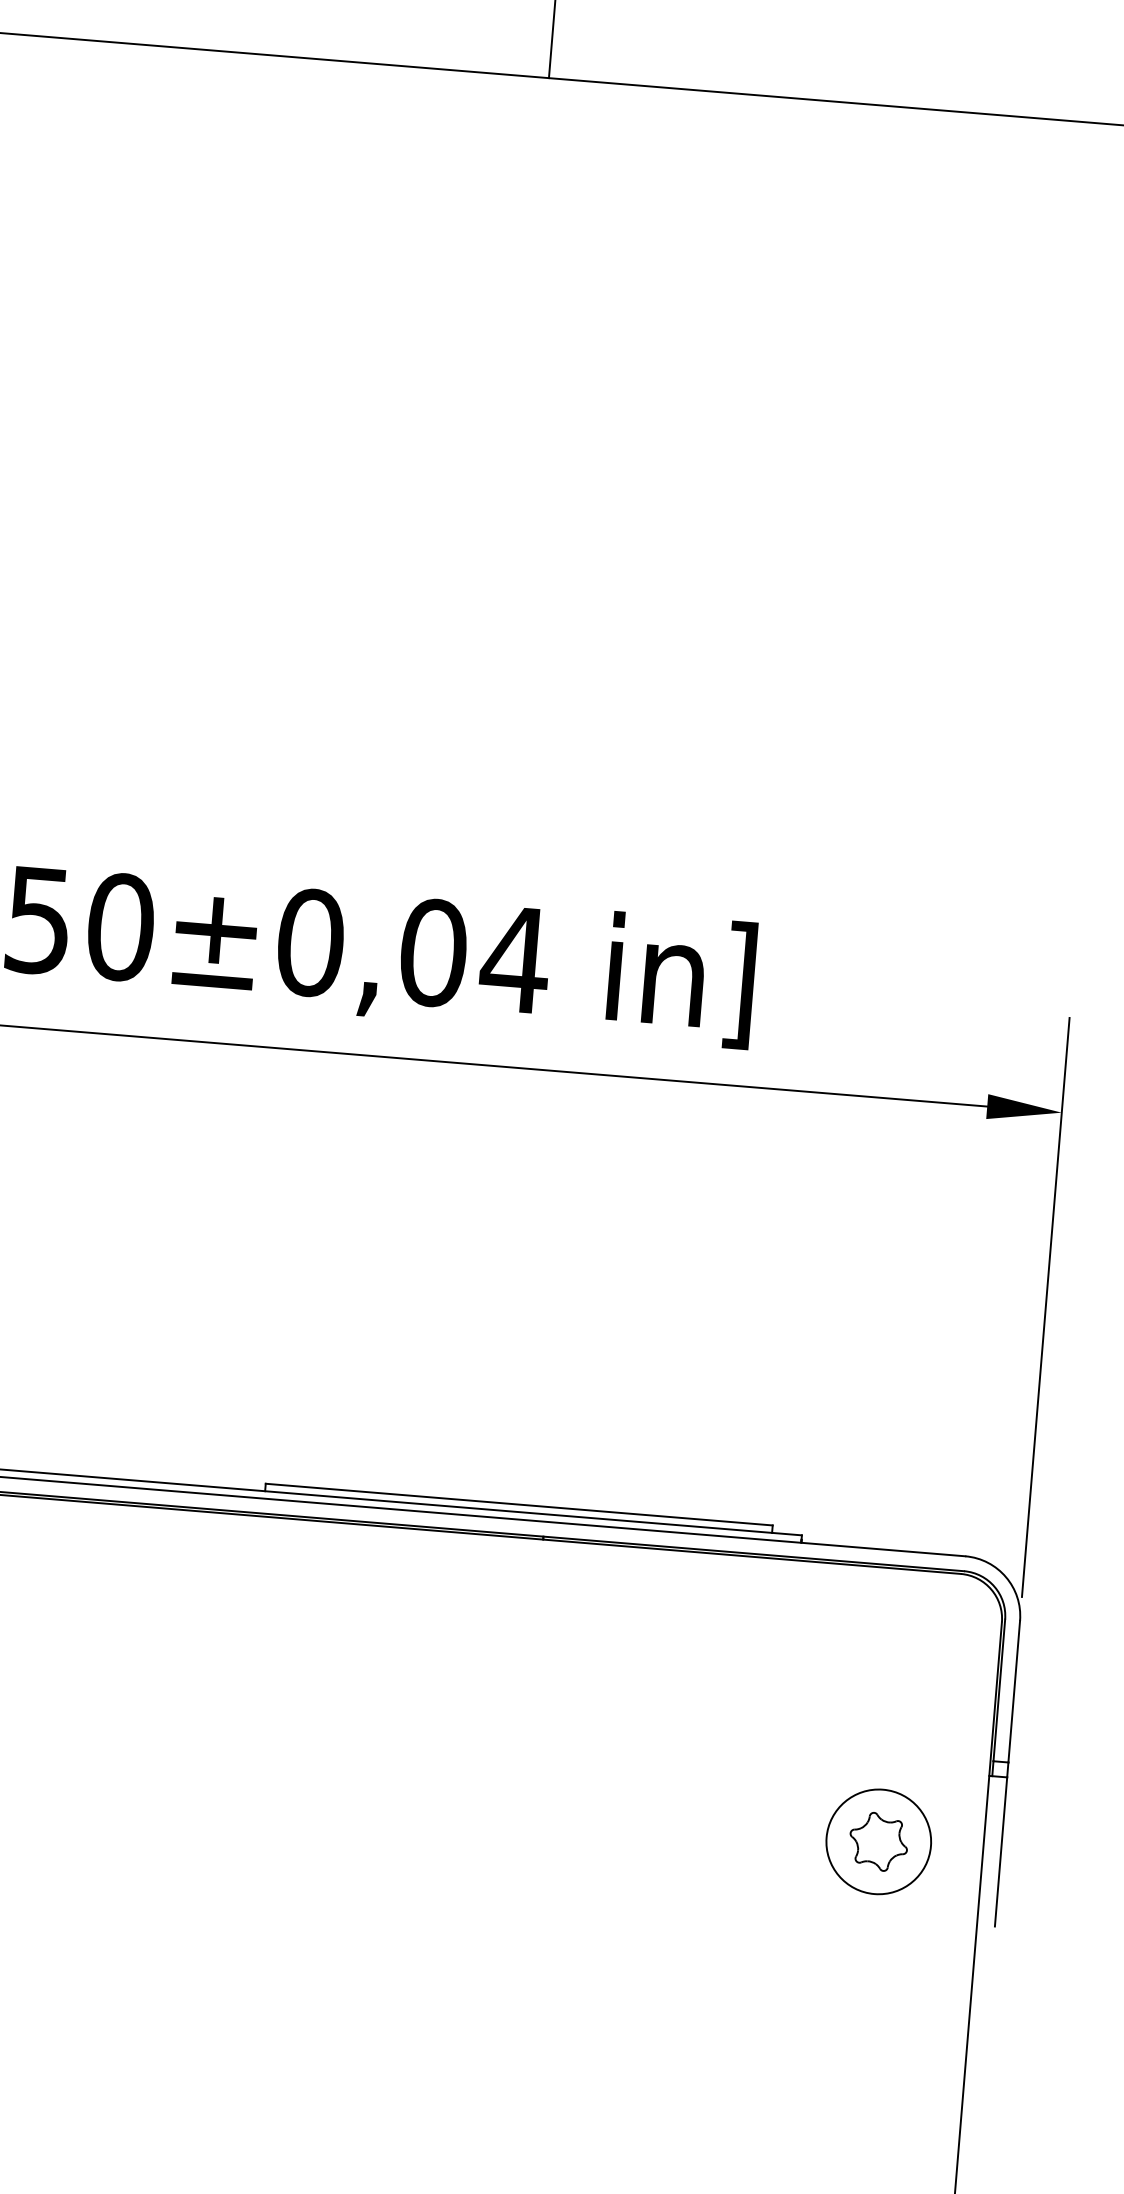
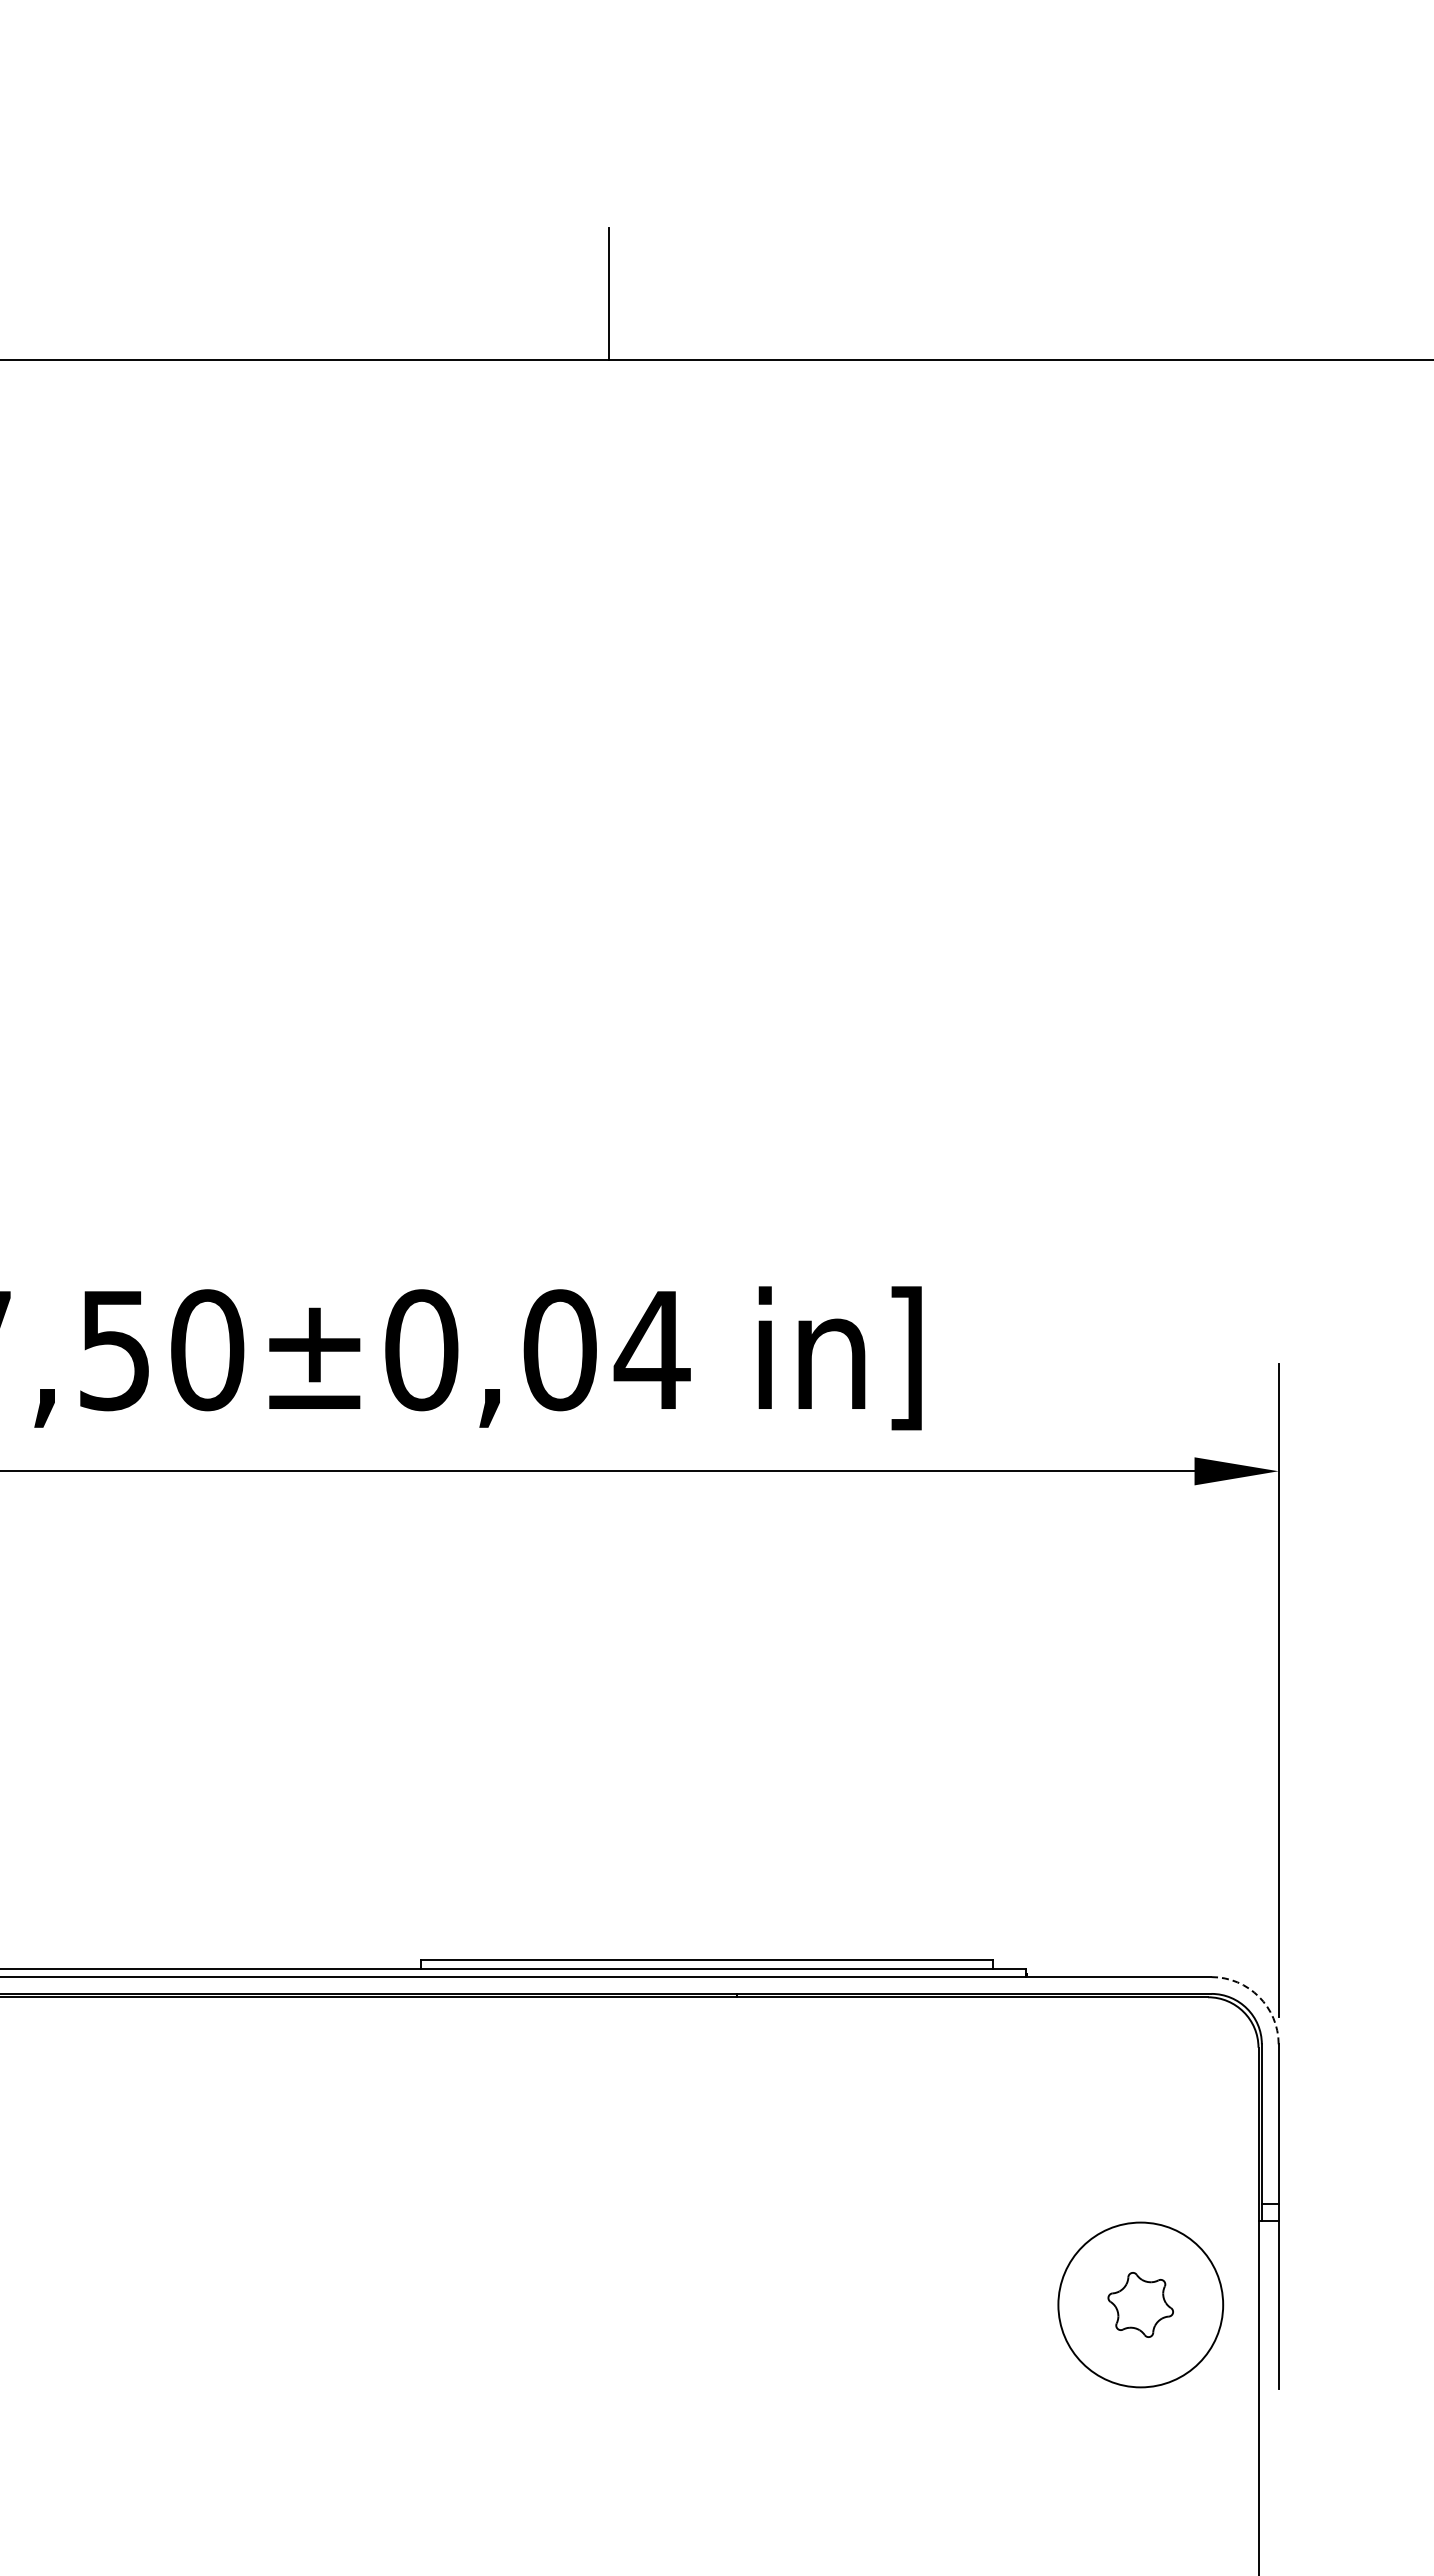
arc: (1005, 1576) -> (1258, 1996), solid -> dashed
circle: (878, 1841) -> (1140, 2304), size x1.4

